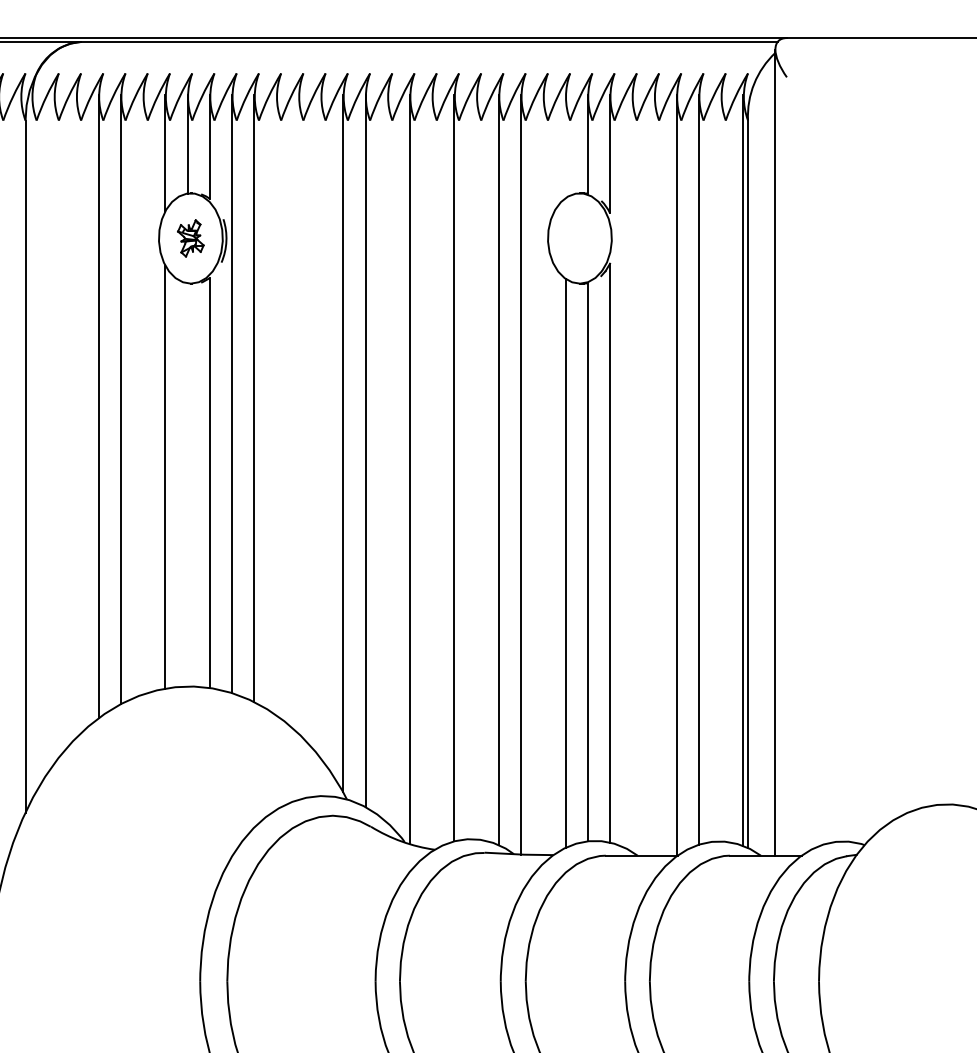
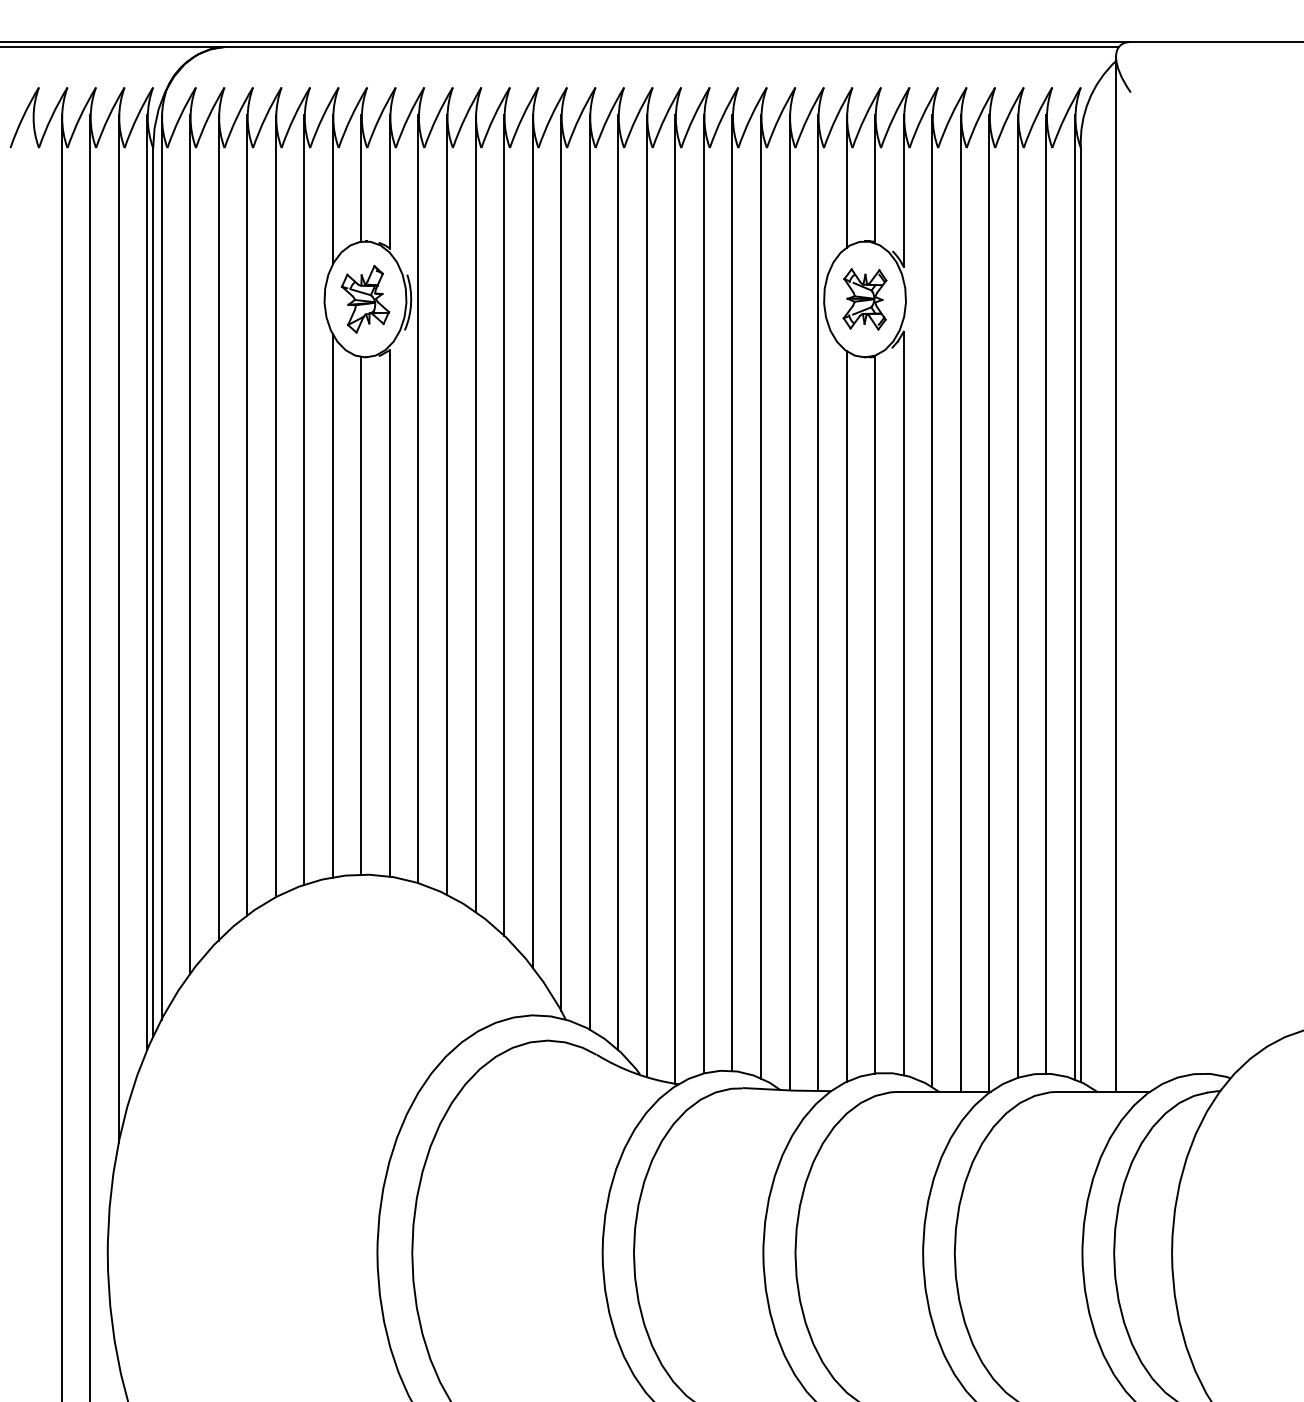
line: (565, 145) -> (846, 180), added
part: (190, 238) -> (365, 299), size x1.43
part: (579, 238) -> (864, 299), added
line: (143, 394) -> (304, 499), added
line: (276, 405) -> (475, 513), added
line: (299, 413) -> (504, 524), added
line: (76, 416) -> (218, 527), added
line: (320, 426) -> (532, 540), added
line: (54, 429) -> (190, 544), added
line: (32, 446) -> (161, 566), added
line: (21, 458) -> (147, 582), added
line: (387, 458) -> (618, 582), added
line: (476, 466) -> (732, 592), added
line: (721, 467) -> (1046, 593), added
line: (432, 471) -> (675, 598), added
line: (632, 472) -> (932, 600), added
line: (543, 474) -> (818, 602), added
line: (654, 474) -> (960, 602), added
line: (187, 485) -> (361, 616), added

